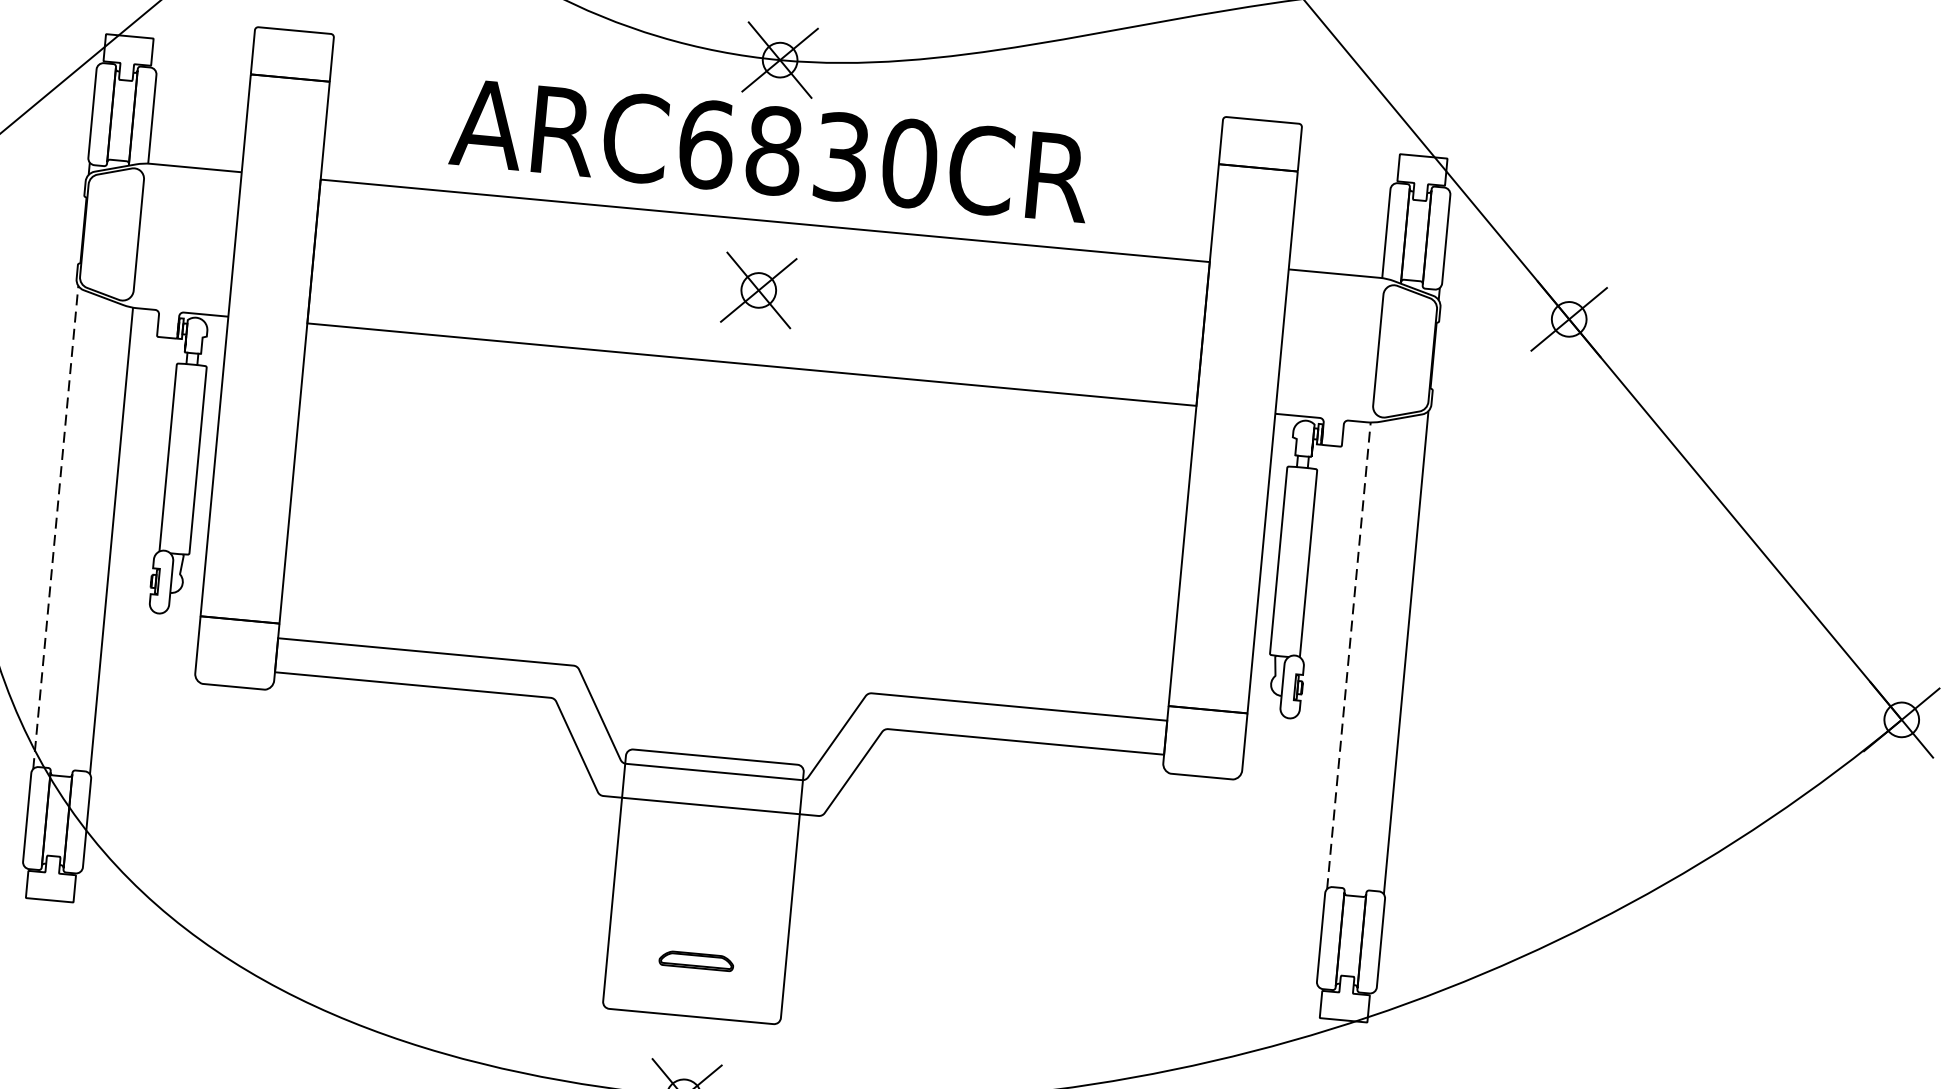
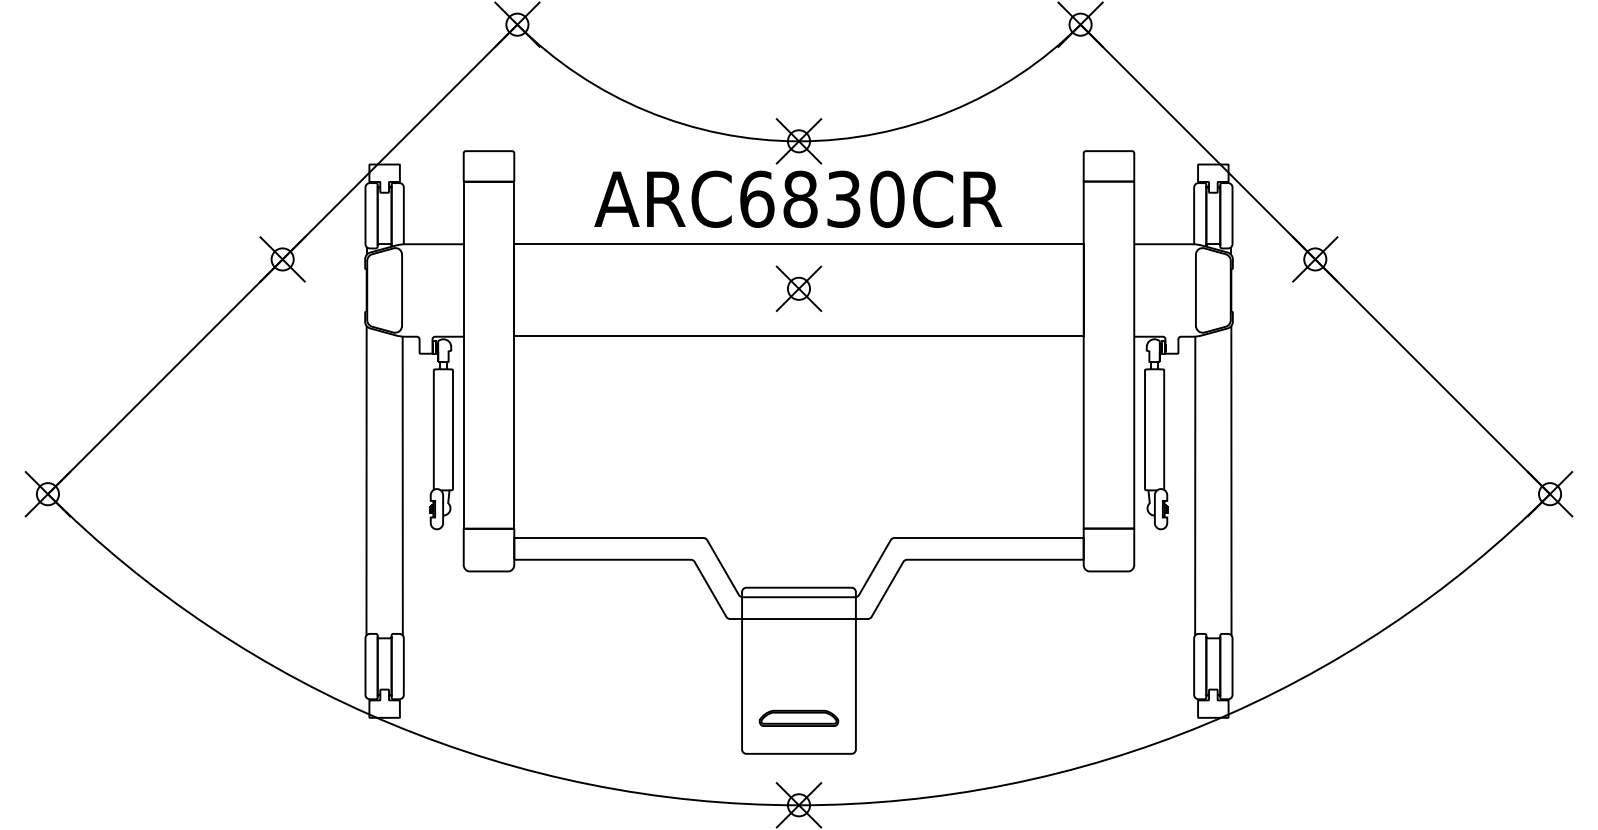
line: (55, 527) -> (366, 480), dashed -> solid
line: (1349, 654) -> (1195, 485), dashed -> solid
part: (695, 959) -> (798, 717), size x1.67

